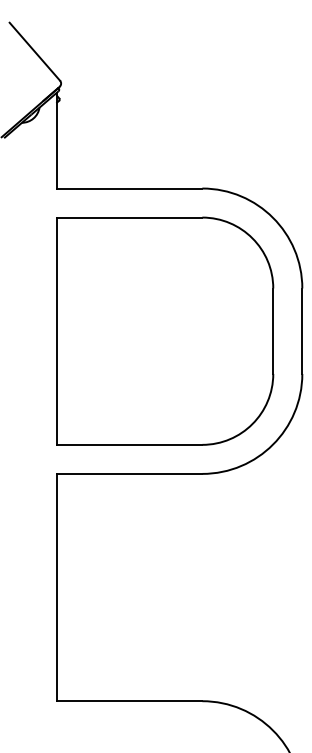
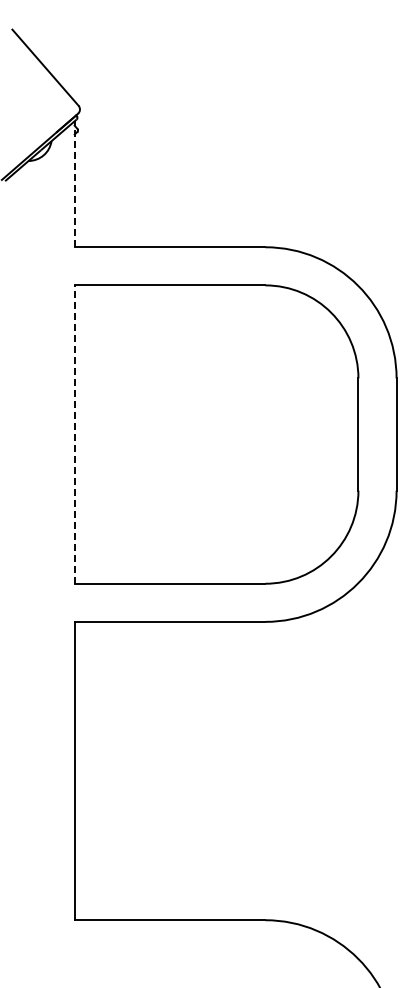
line: (56, 139) -> (74, 183), solid -> dashed
line: (56, 331) -> (74, 434), solid -> dashed

